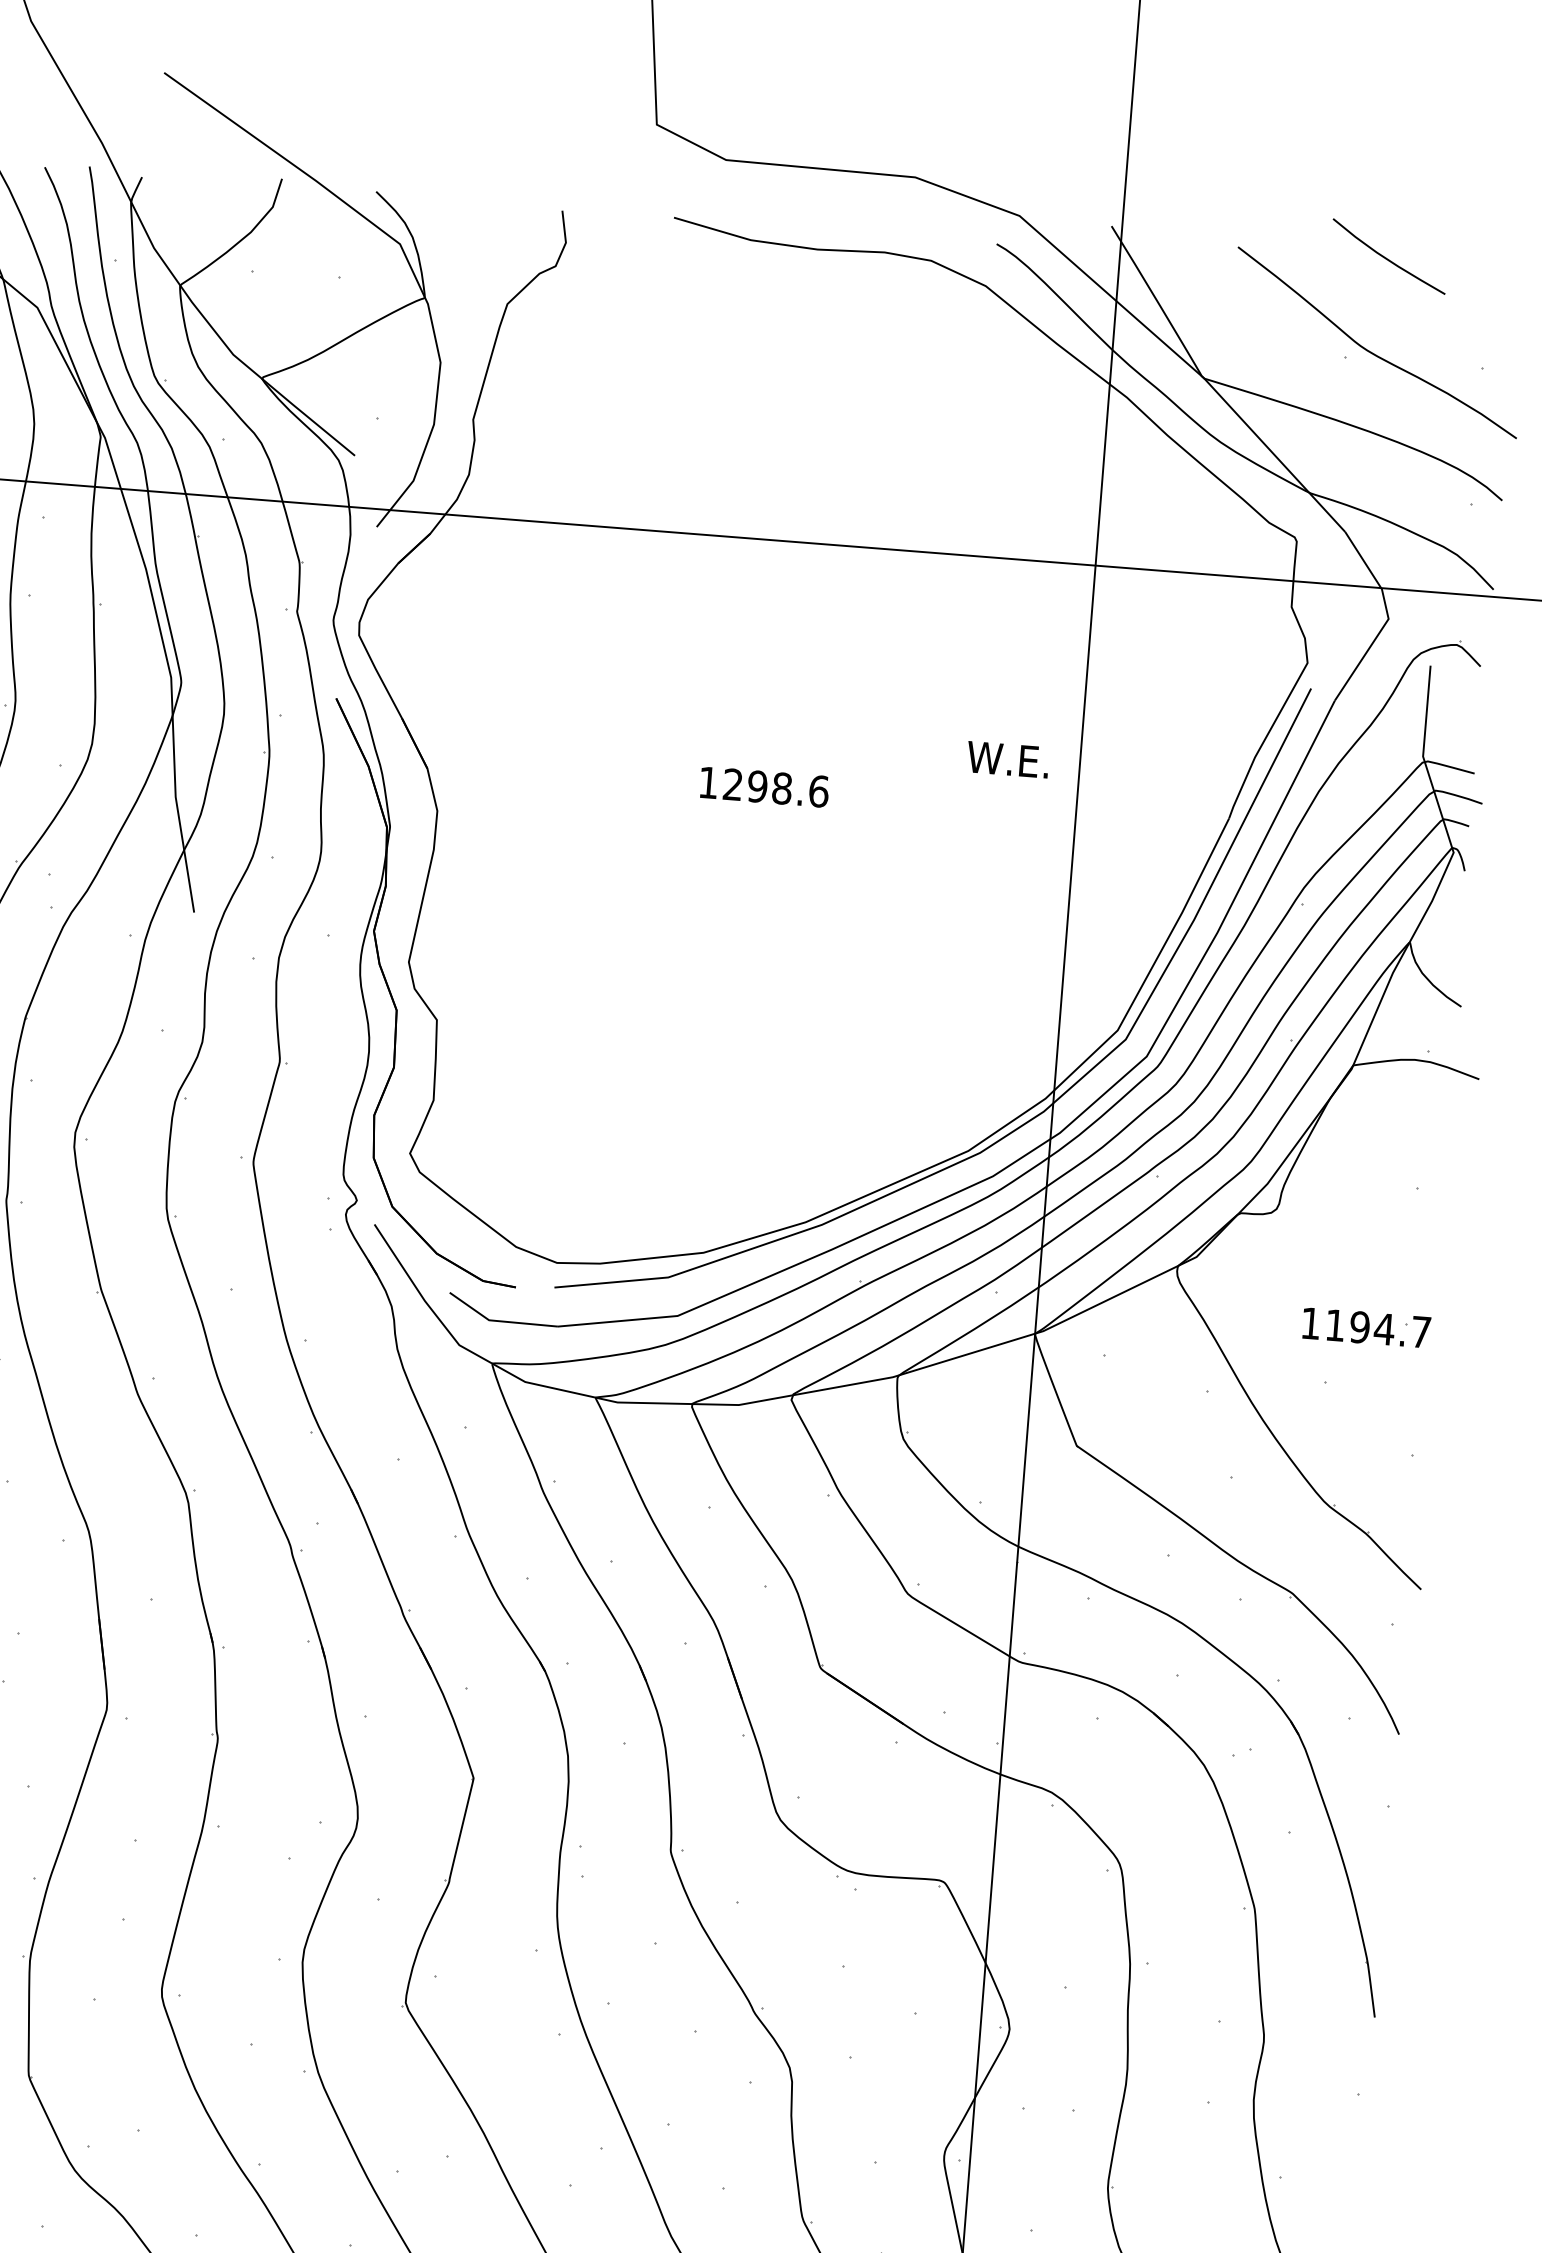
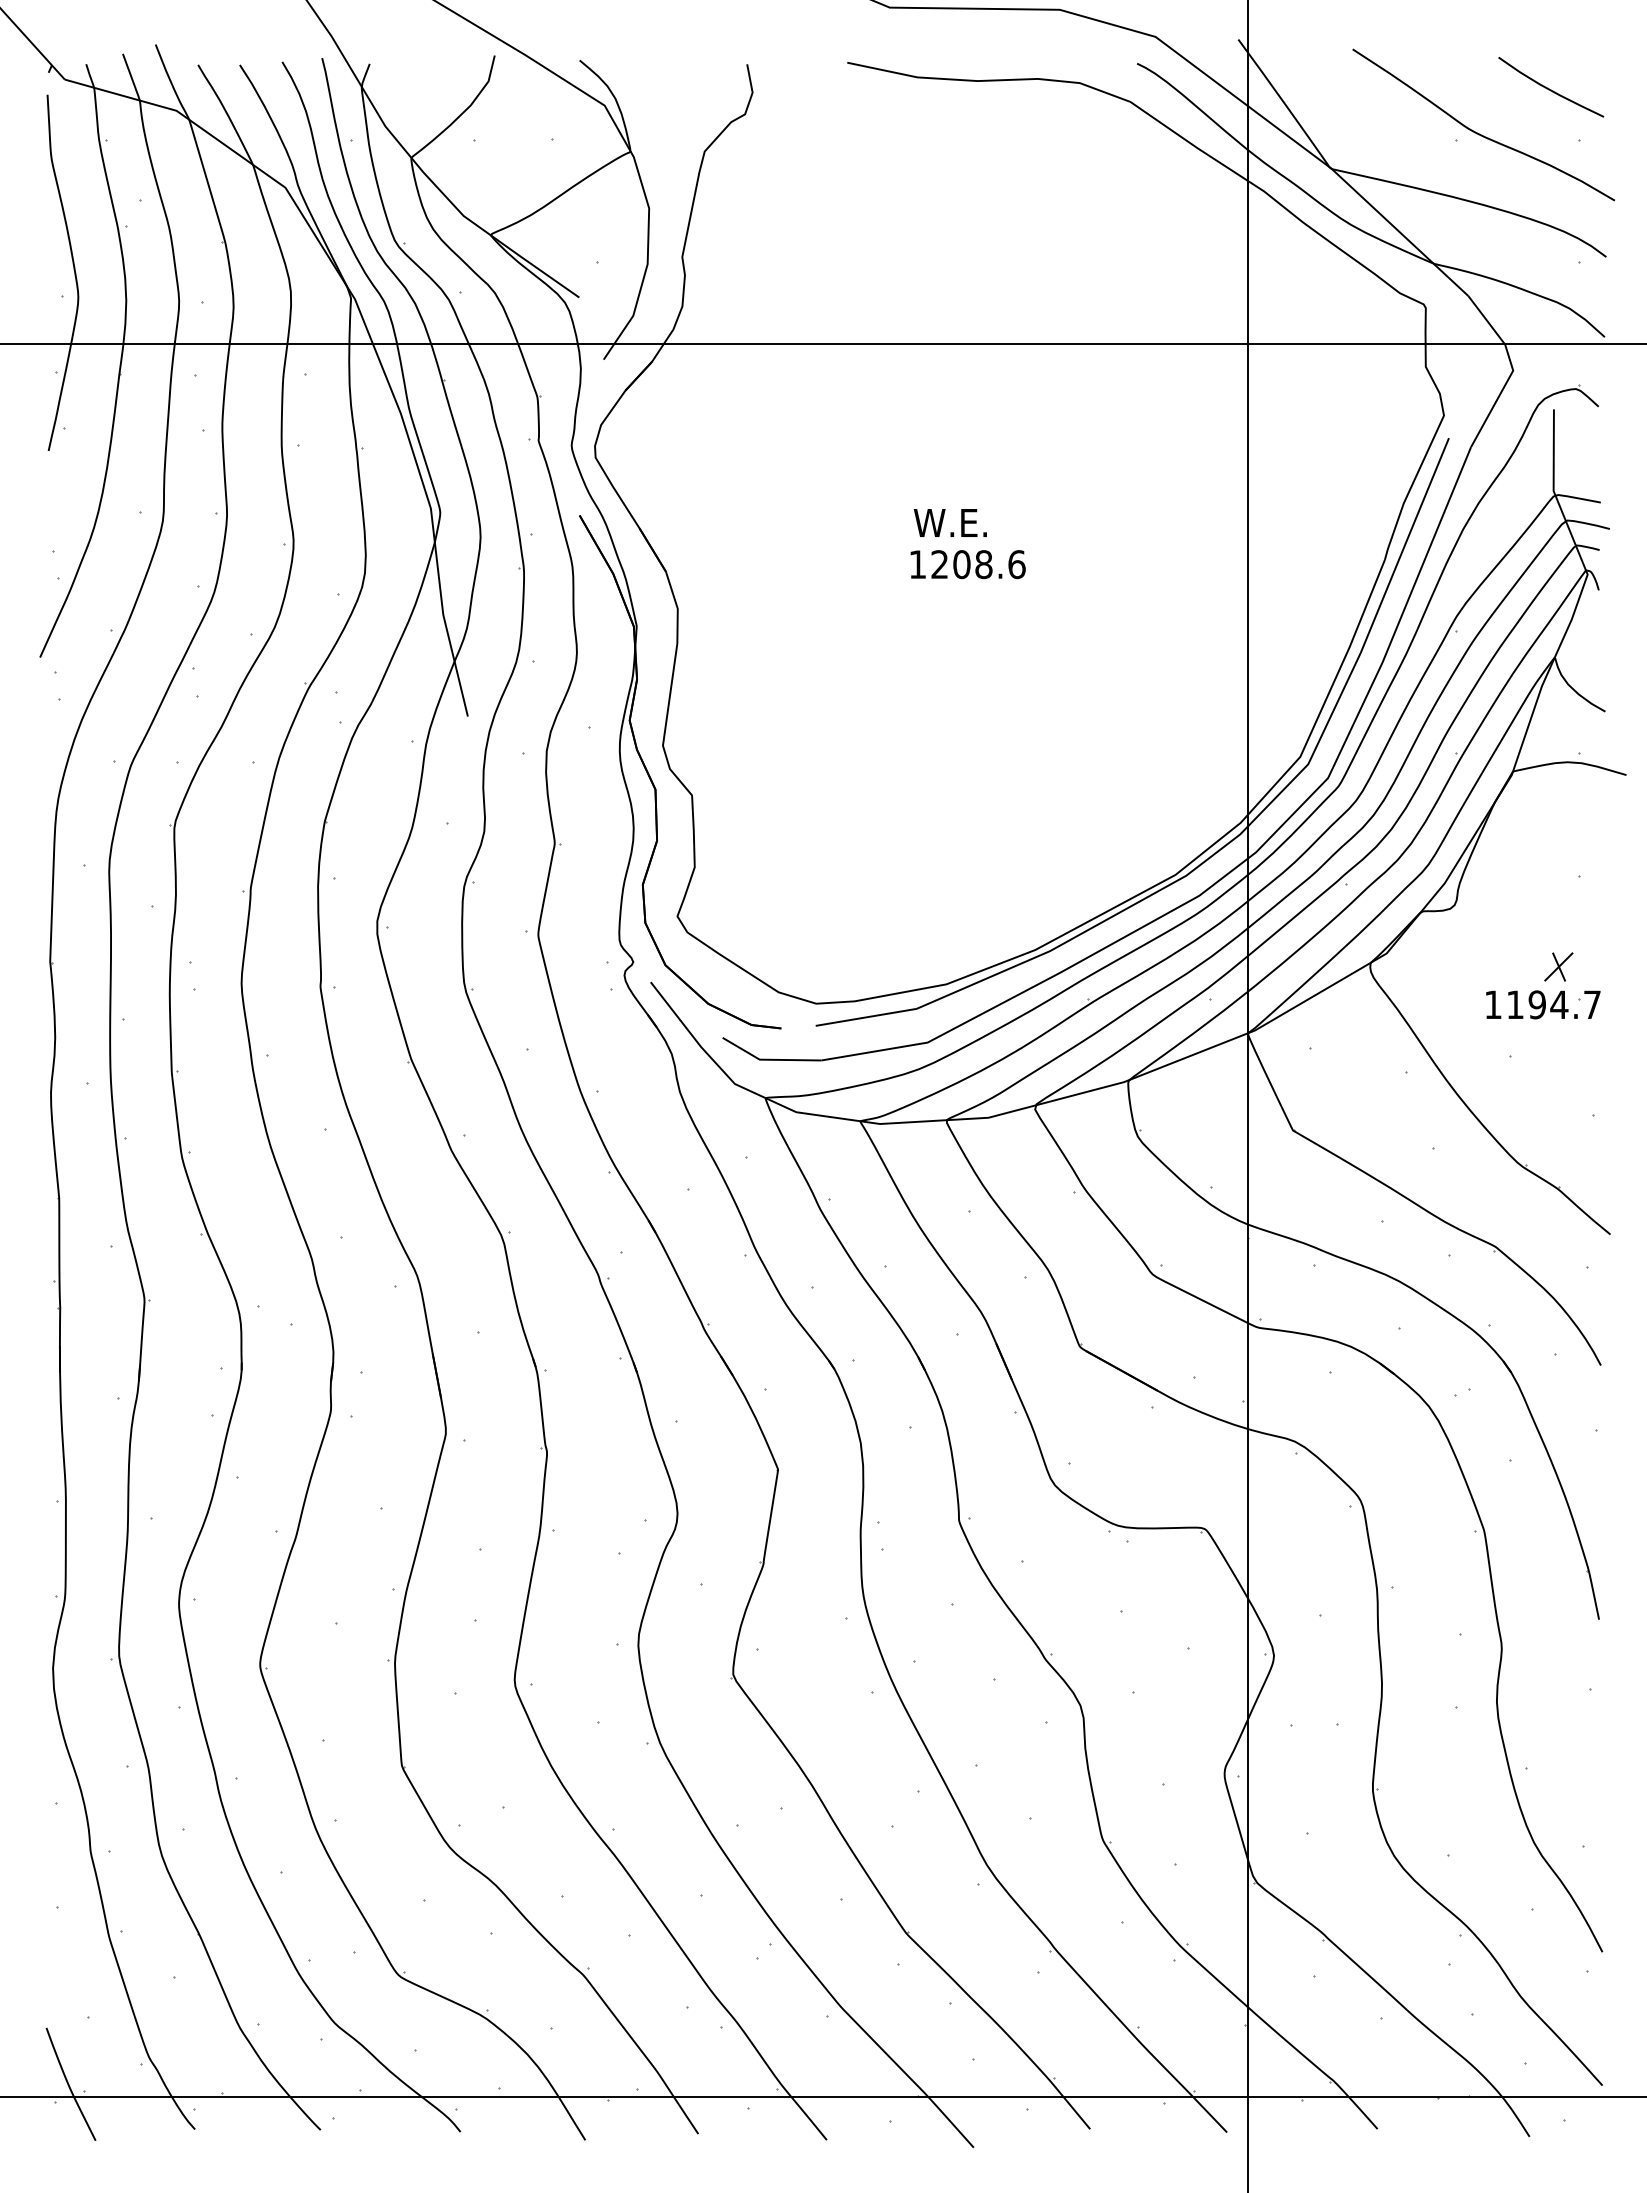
curve: (1389, 259) -> (1551, 89), moved
text: (1007, 759) -> (949, 522), moved
text: (757, 786) -> (961, 564), 1298.6 -> 1208.6
part: (1386, 1286) -> (1558, 966), added

